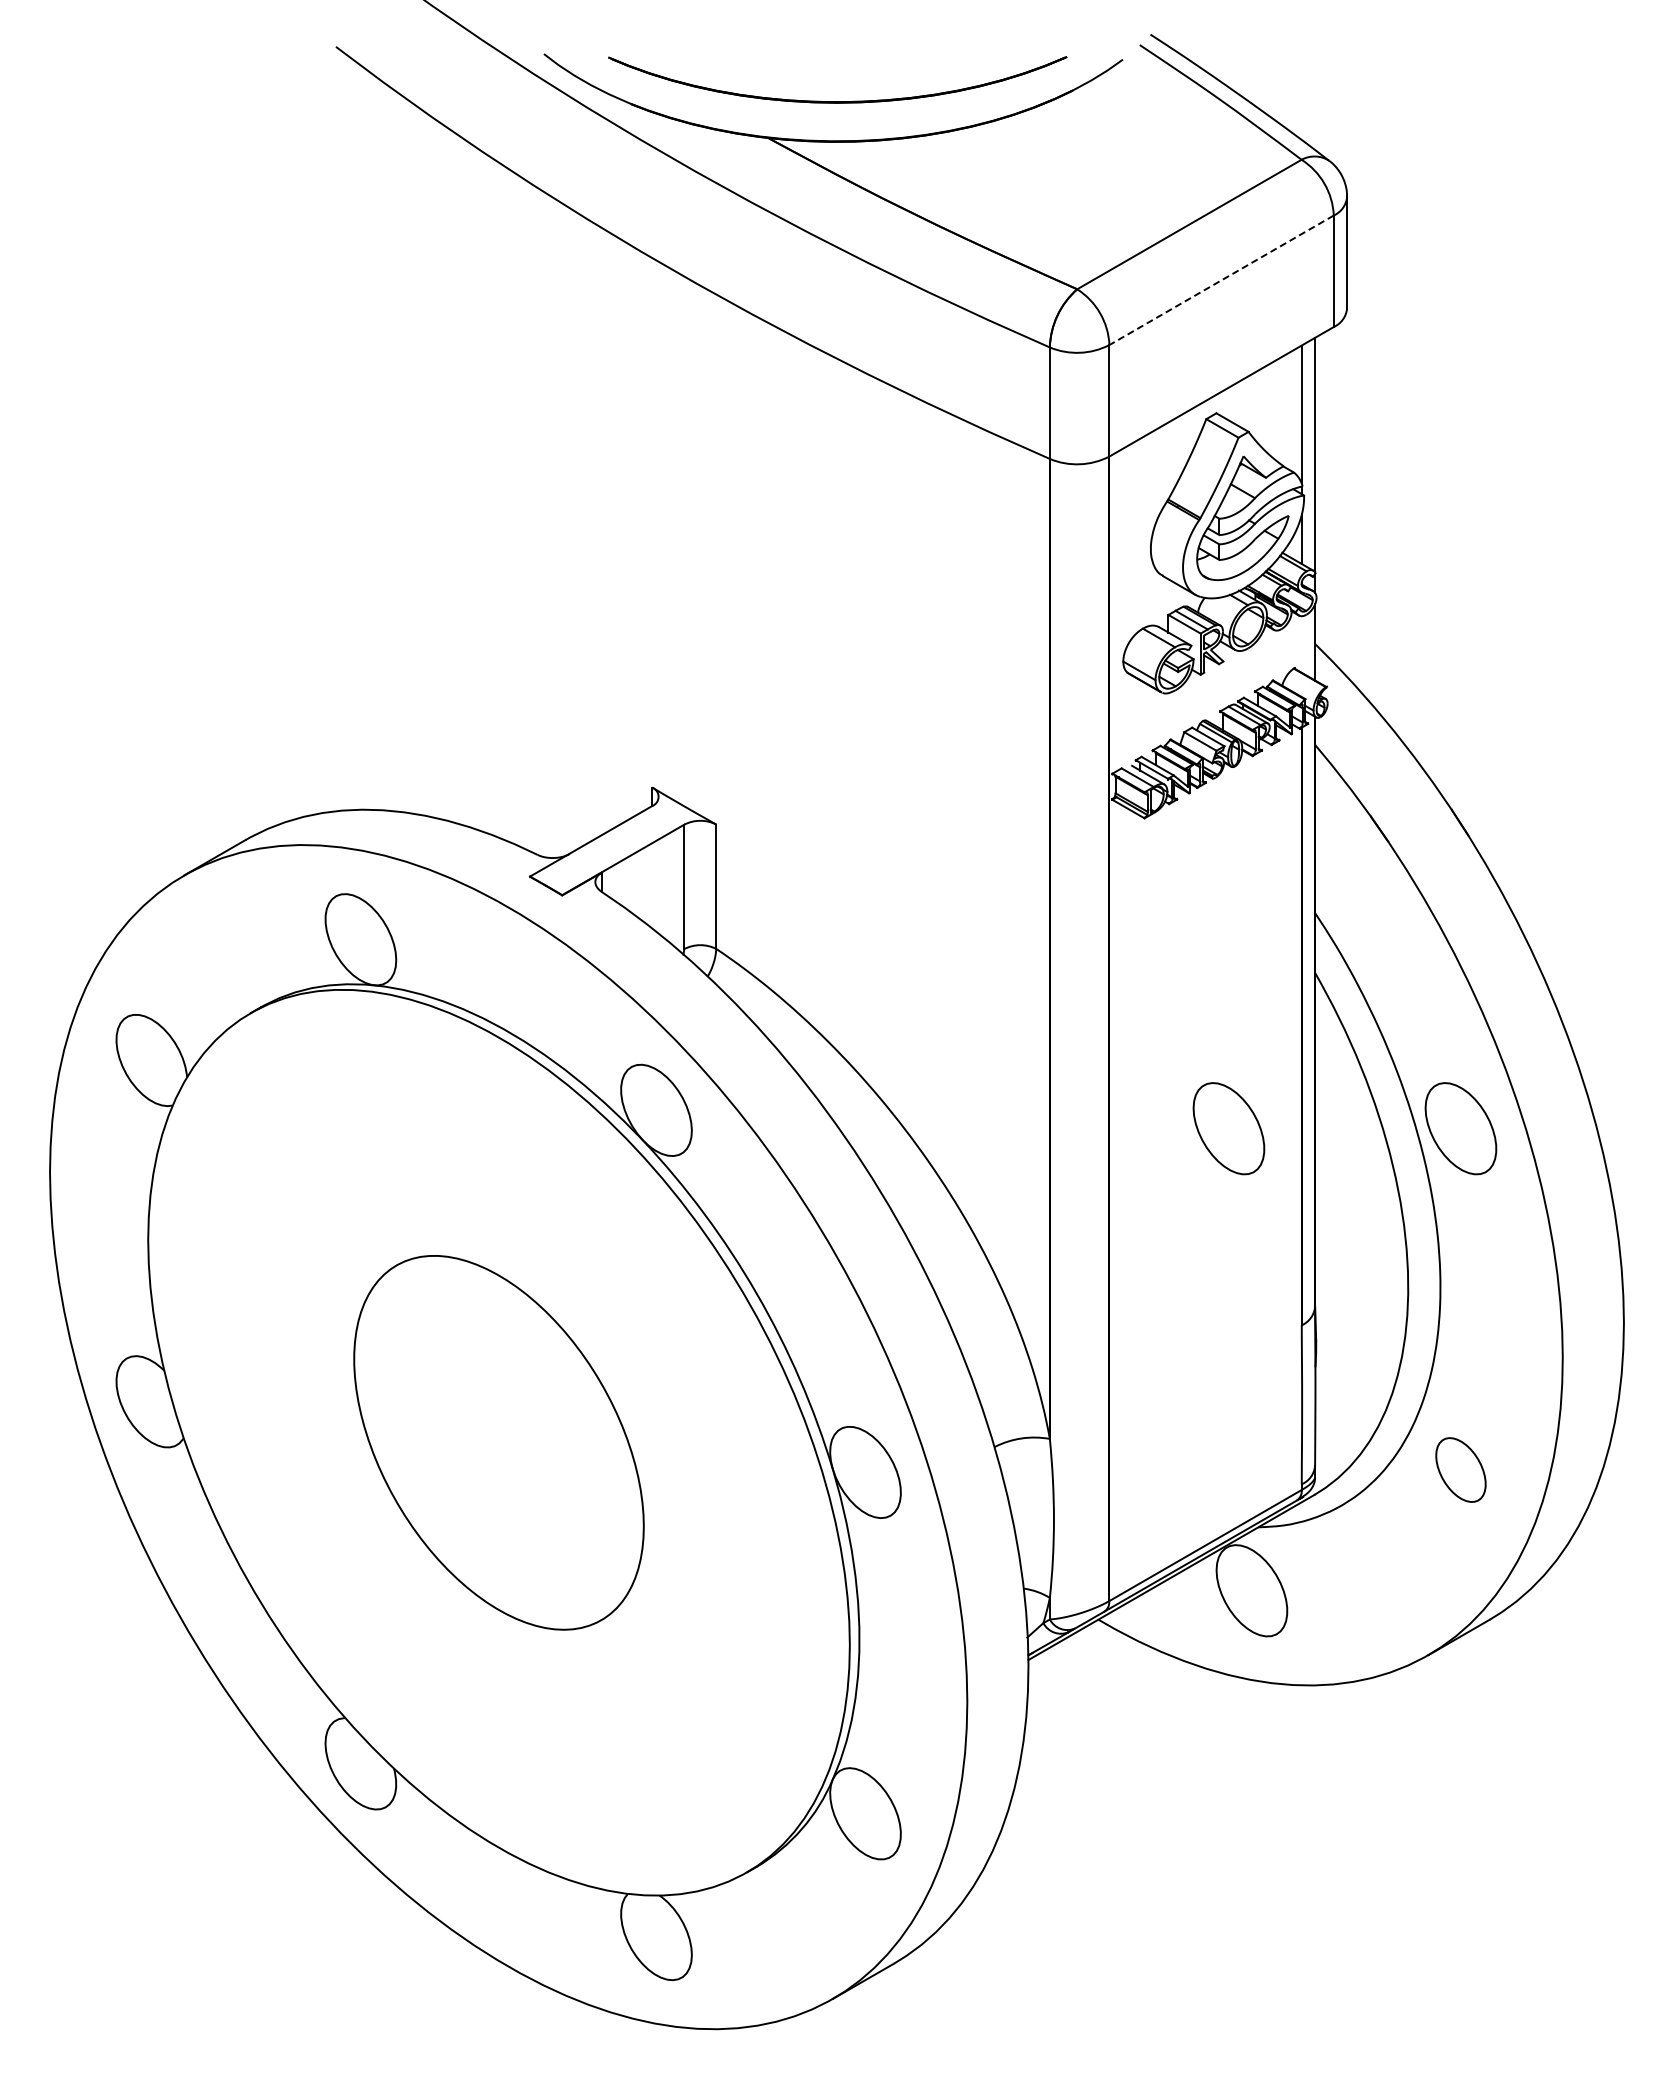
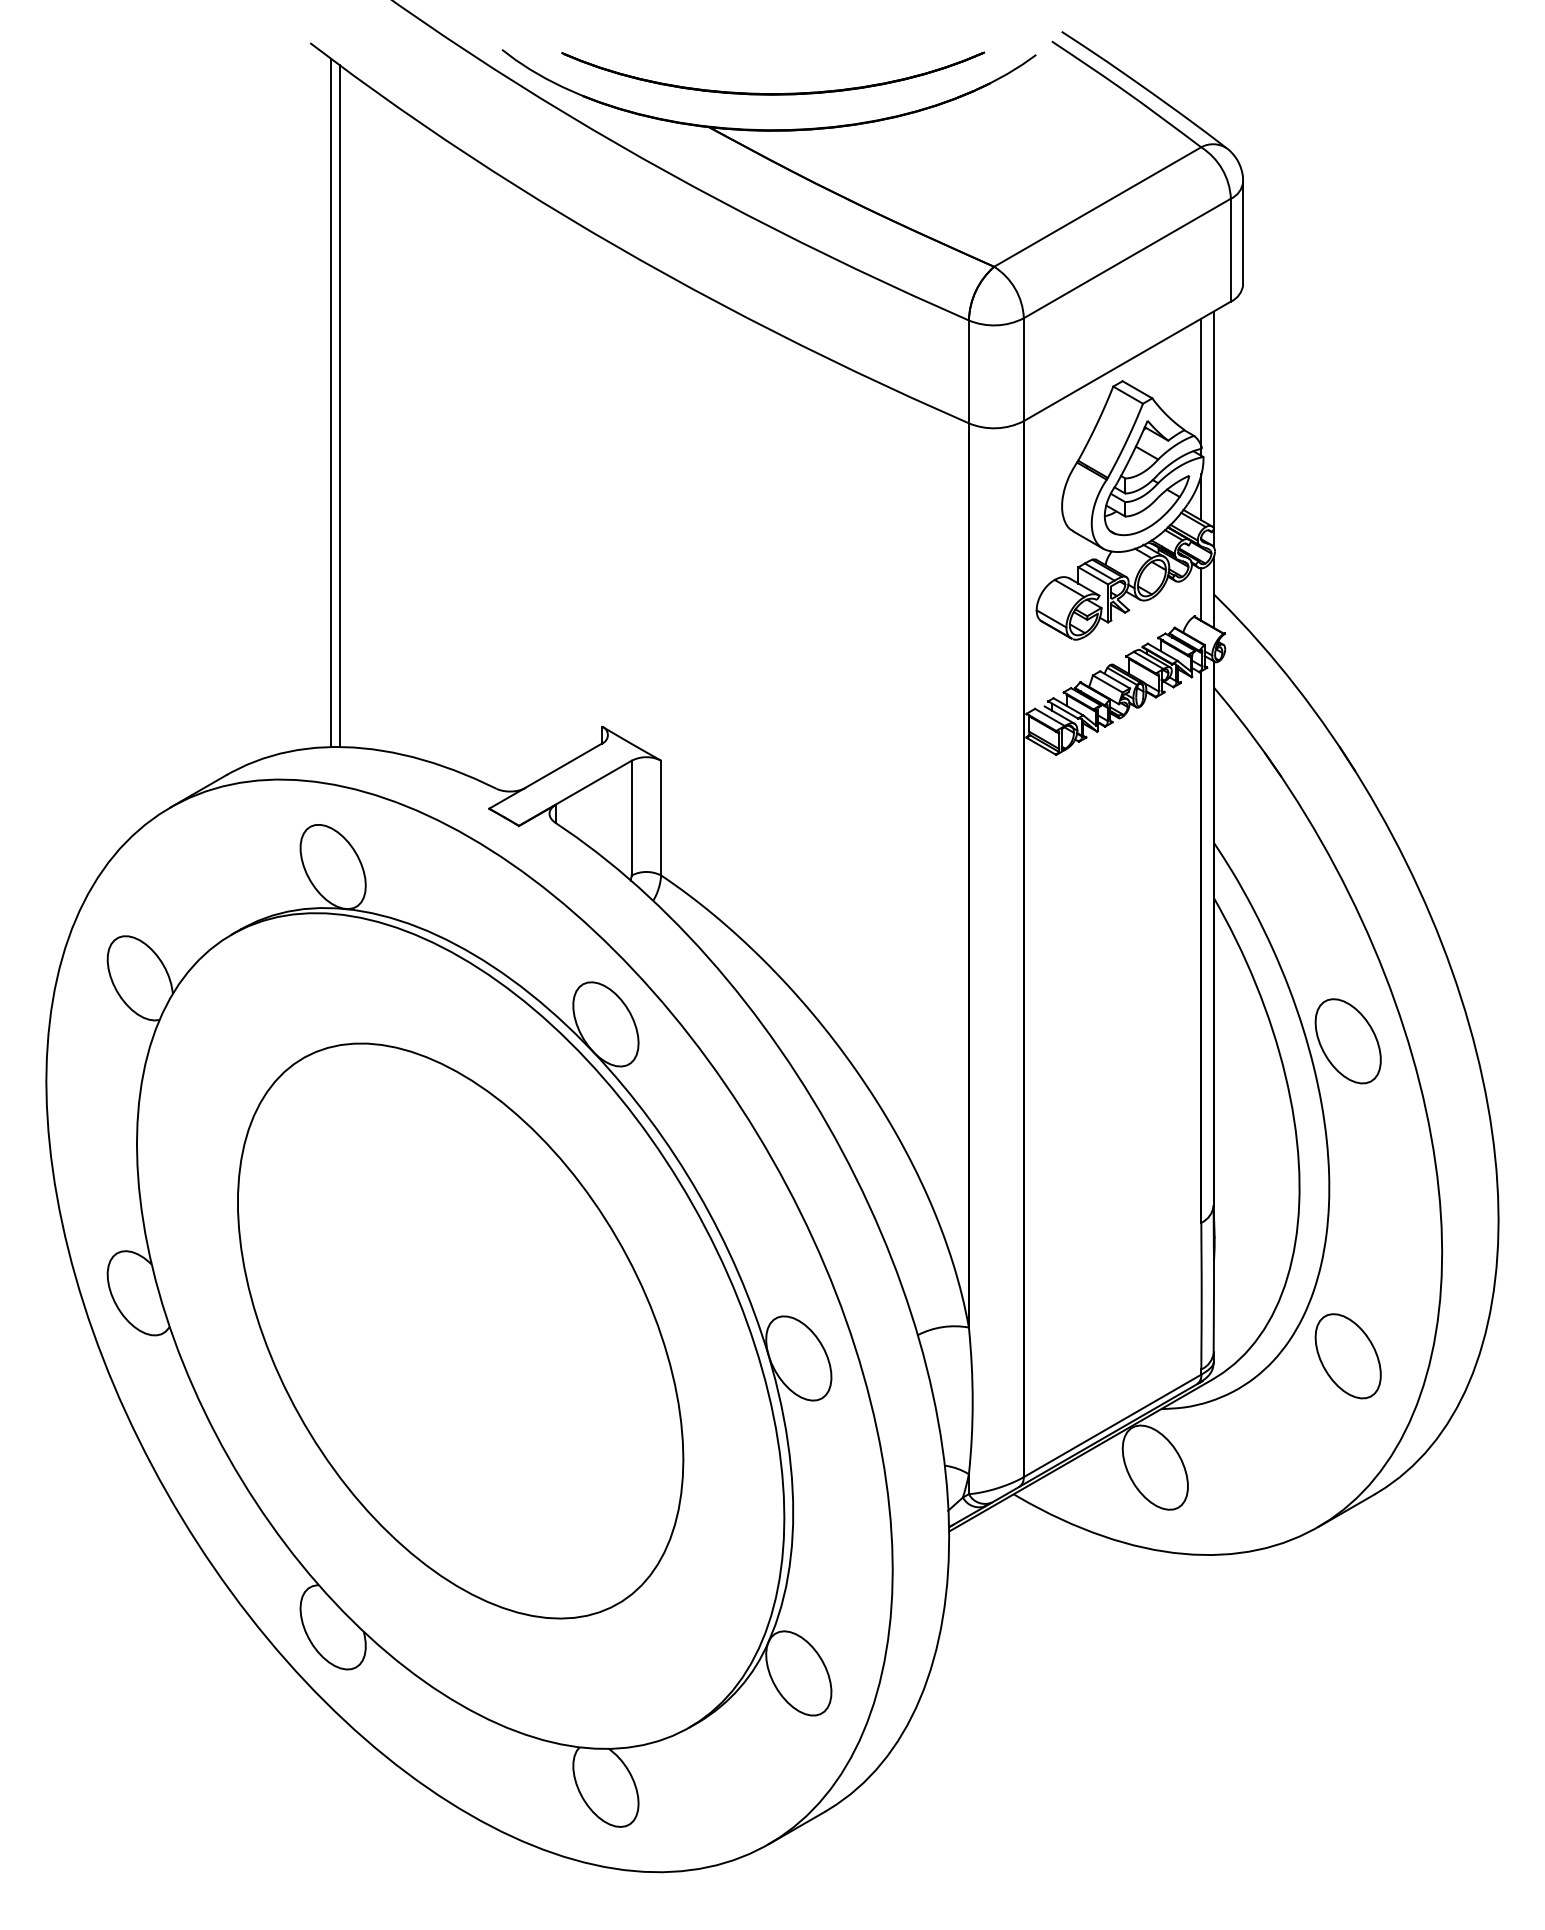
line: (1221, 280) -> (1127, 258), dashed -> solid
line: (358, 436) -> (330, 402), added
line: (367, 439) -> (339, 405), added
line: (1301, 644) -> (1201, 594), added
part: (1228, 1128) -> (1133, 1041), removed
part: (498, 1442) -> (460, 1330), size x1.67
part: (1460, 1469) -> (1347, 1355), size x1.43

